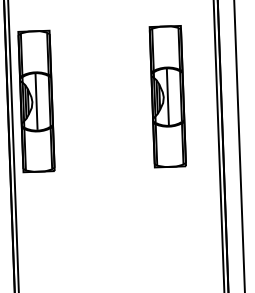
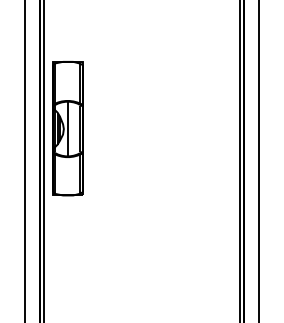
part: (167, 96) -> (192, 128), removed

